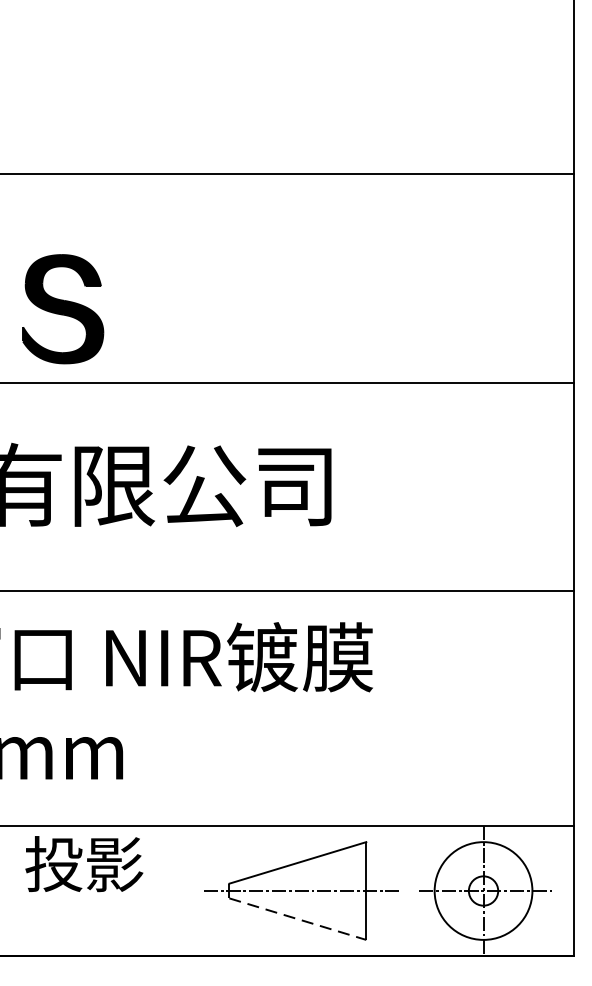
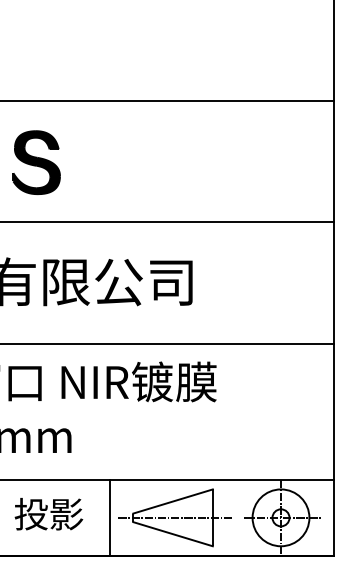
part: (62, 308) -> (36, 162), moved
text: (83, 864) -> (48, 514), moved
line: (190, 890) -> (110, 517), added
line: (298, 919) -> (173, 534), dashed -> solid

